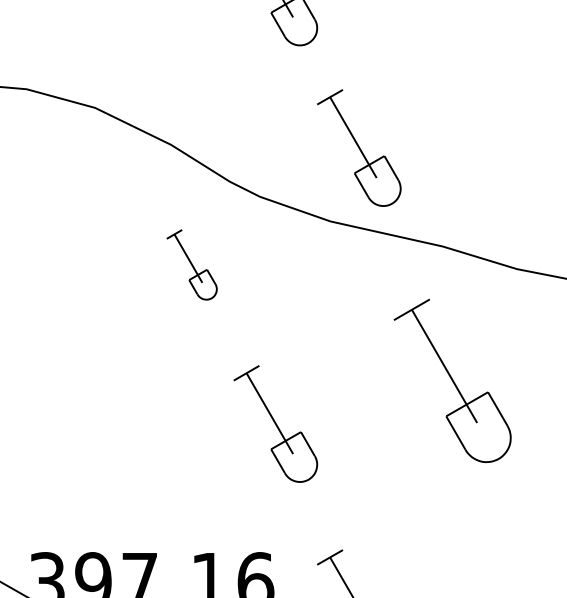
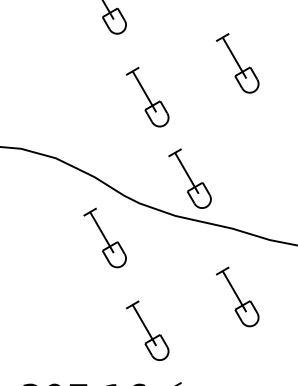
part: (191, 264) -> (104, 237), size x1.67
part: (453, 380) -> (237, 296), size x0.71
part: (275, 423) -> (147, 330), moved

